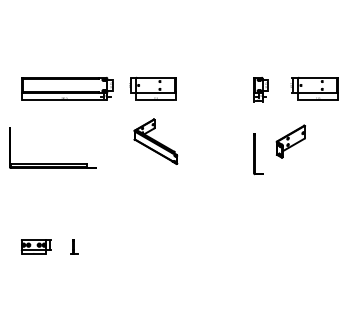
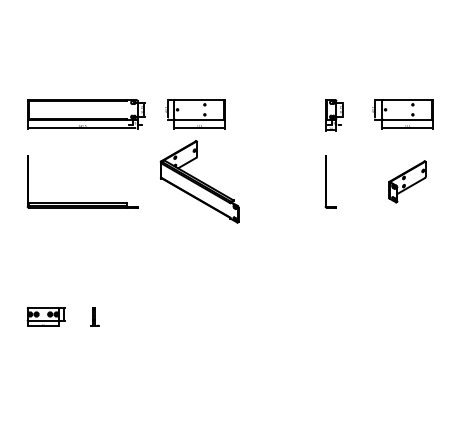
part: (155, 141) -> (199, 181), size x1.43
part: (290, 141) -> (407, 181), moved
part: (258, 153) -> (330, 181), moved
part: (52, 164) -> (82, 202), moved

